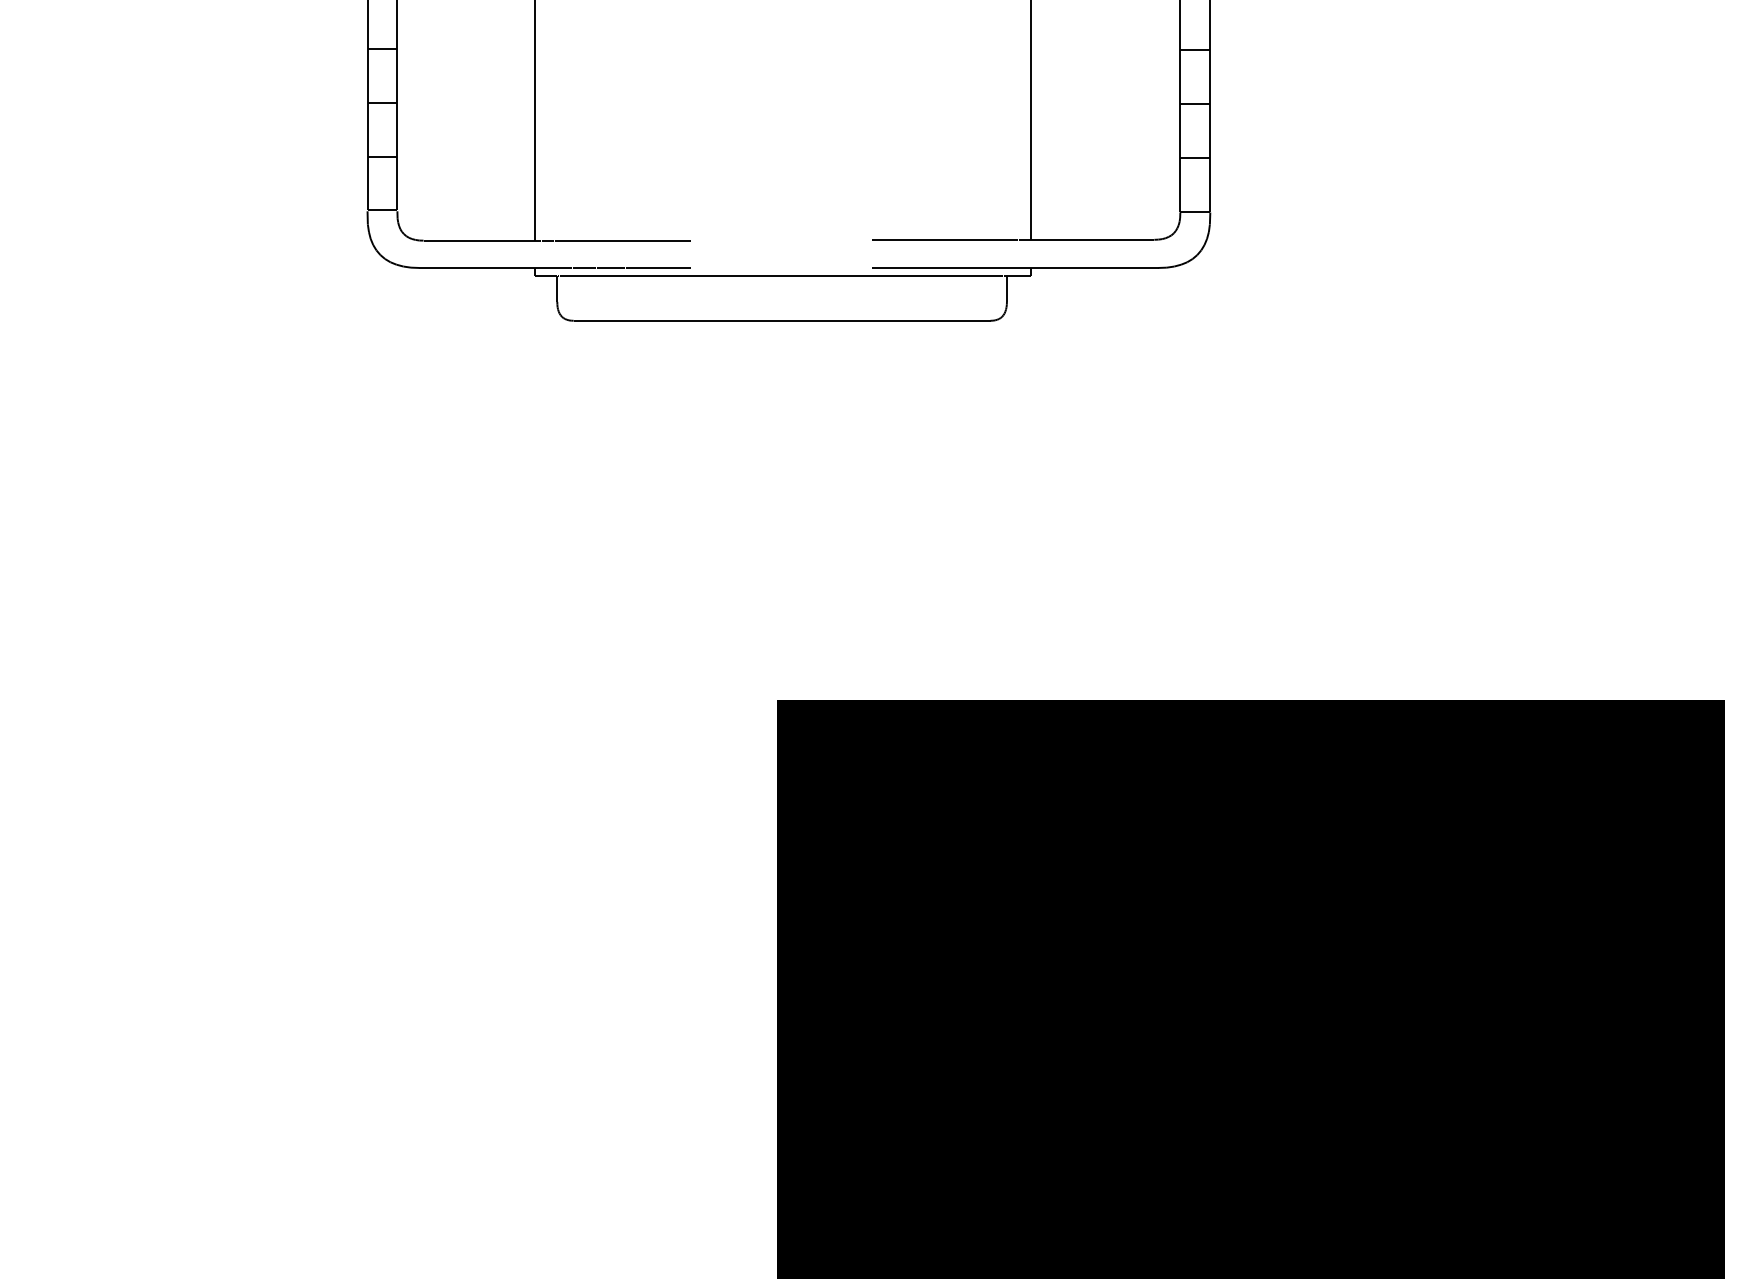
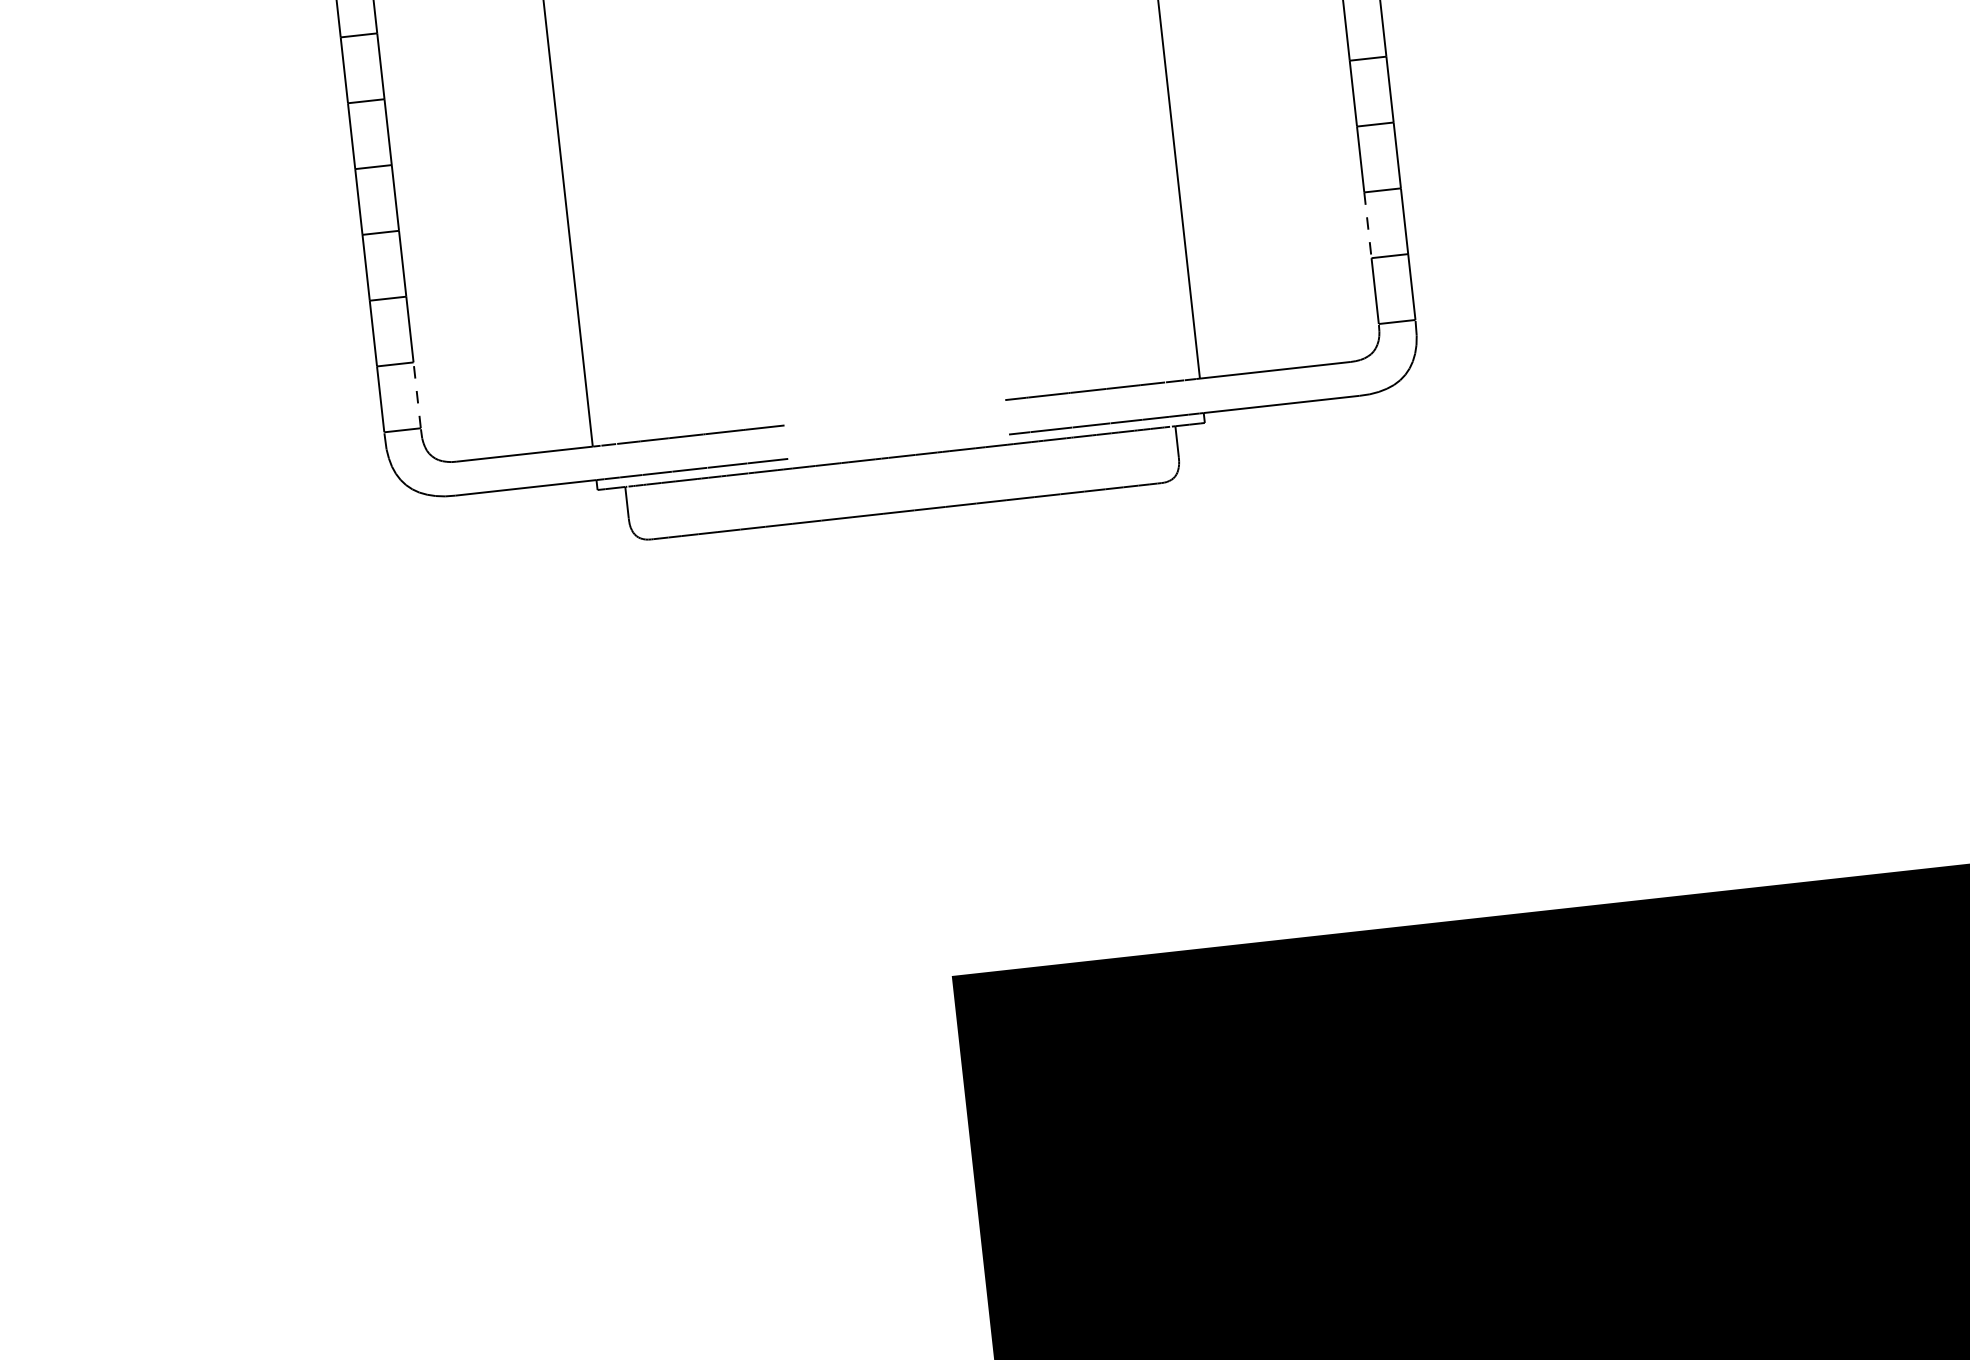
line: (1180, 131) -> (1368, 225), solid -> dashed
line: (397, 183) -> (417, 395), solid -> dashed

